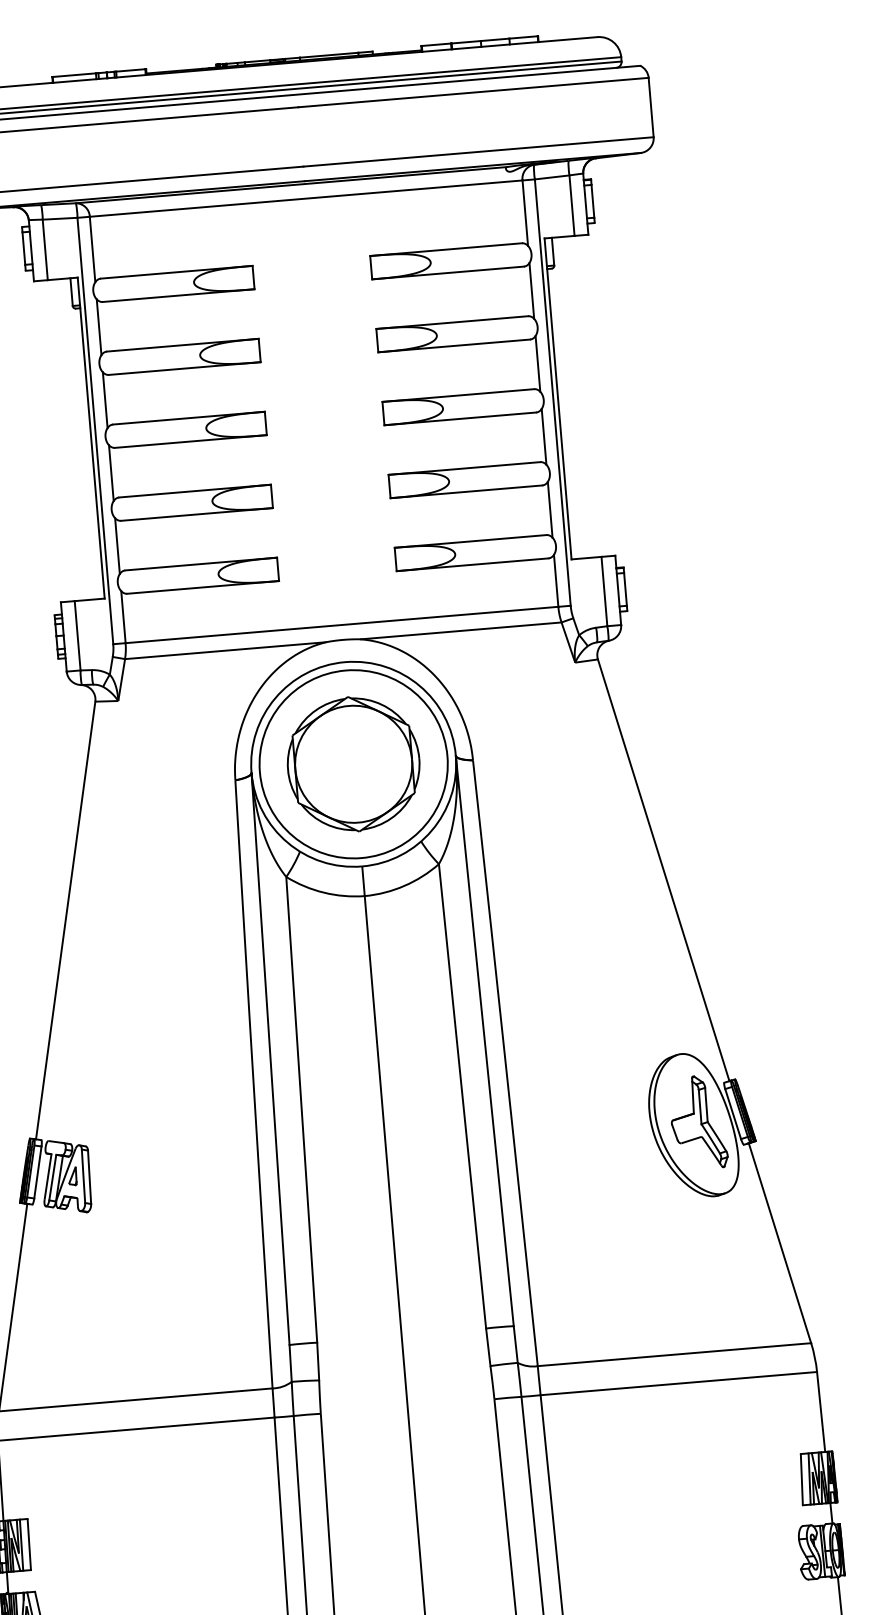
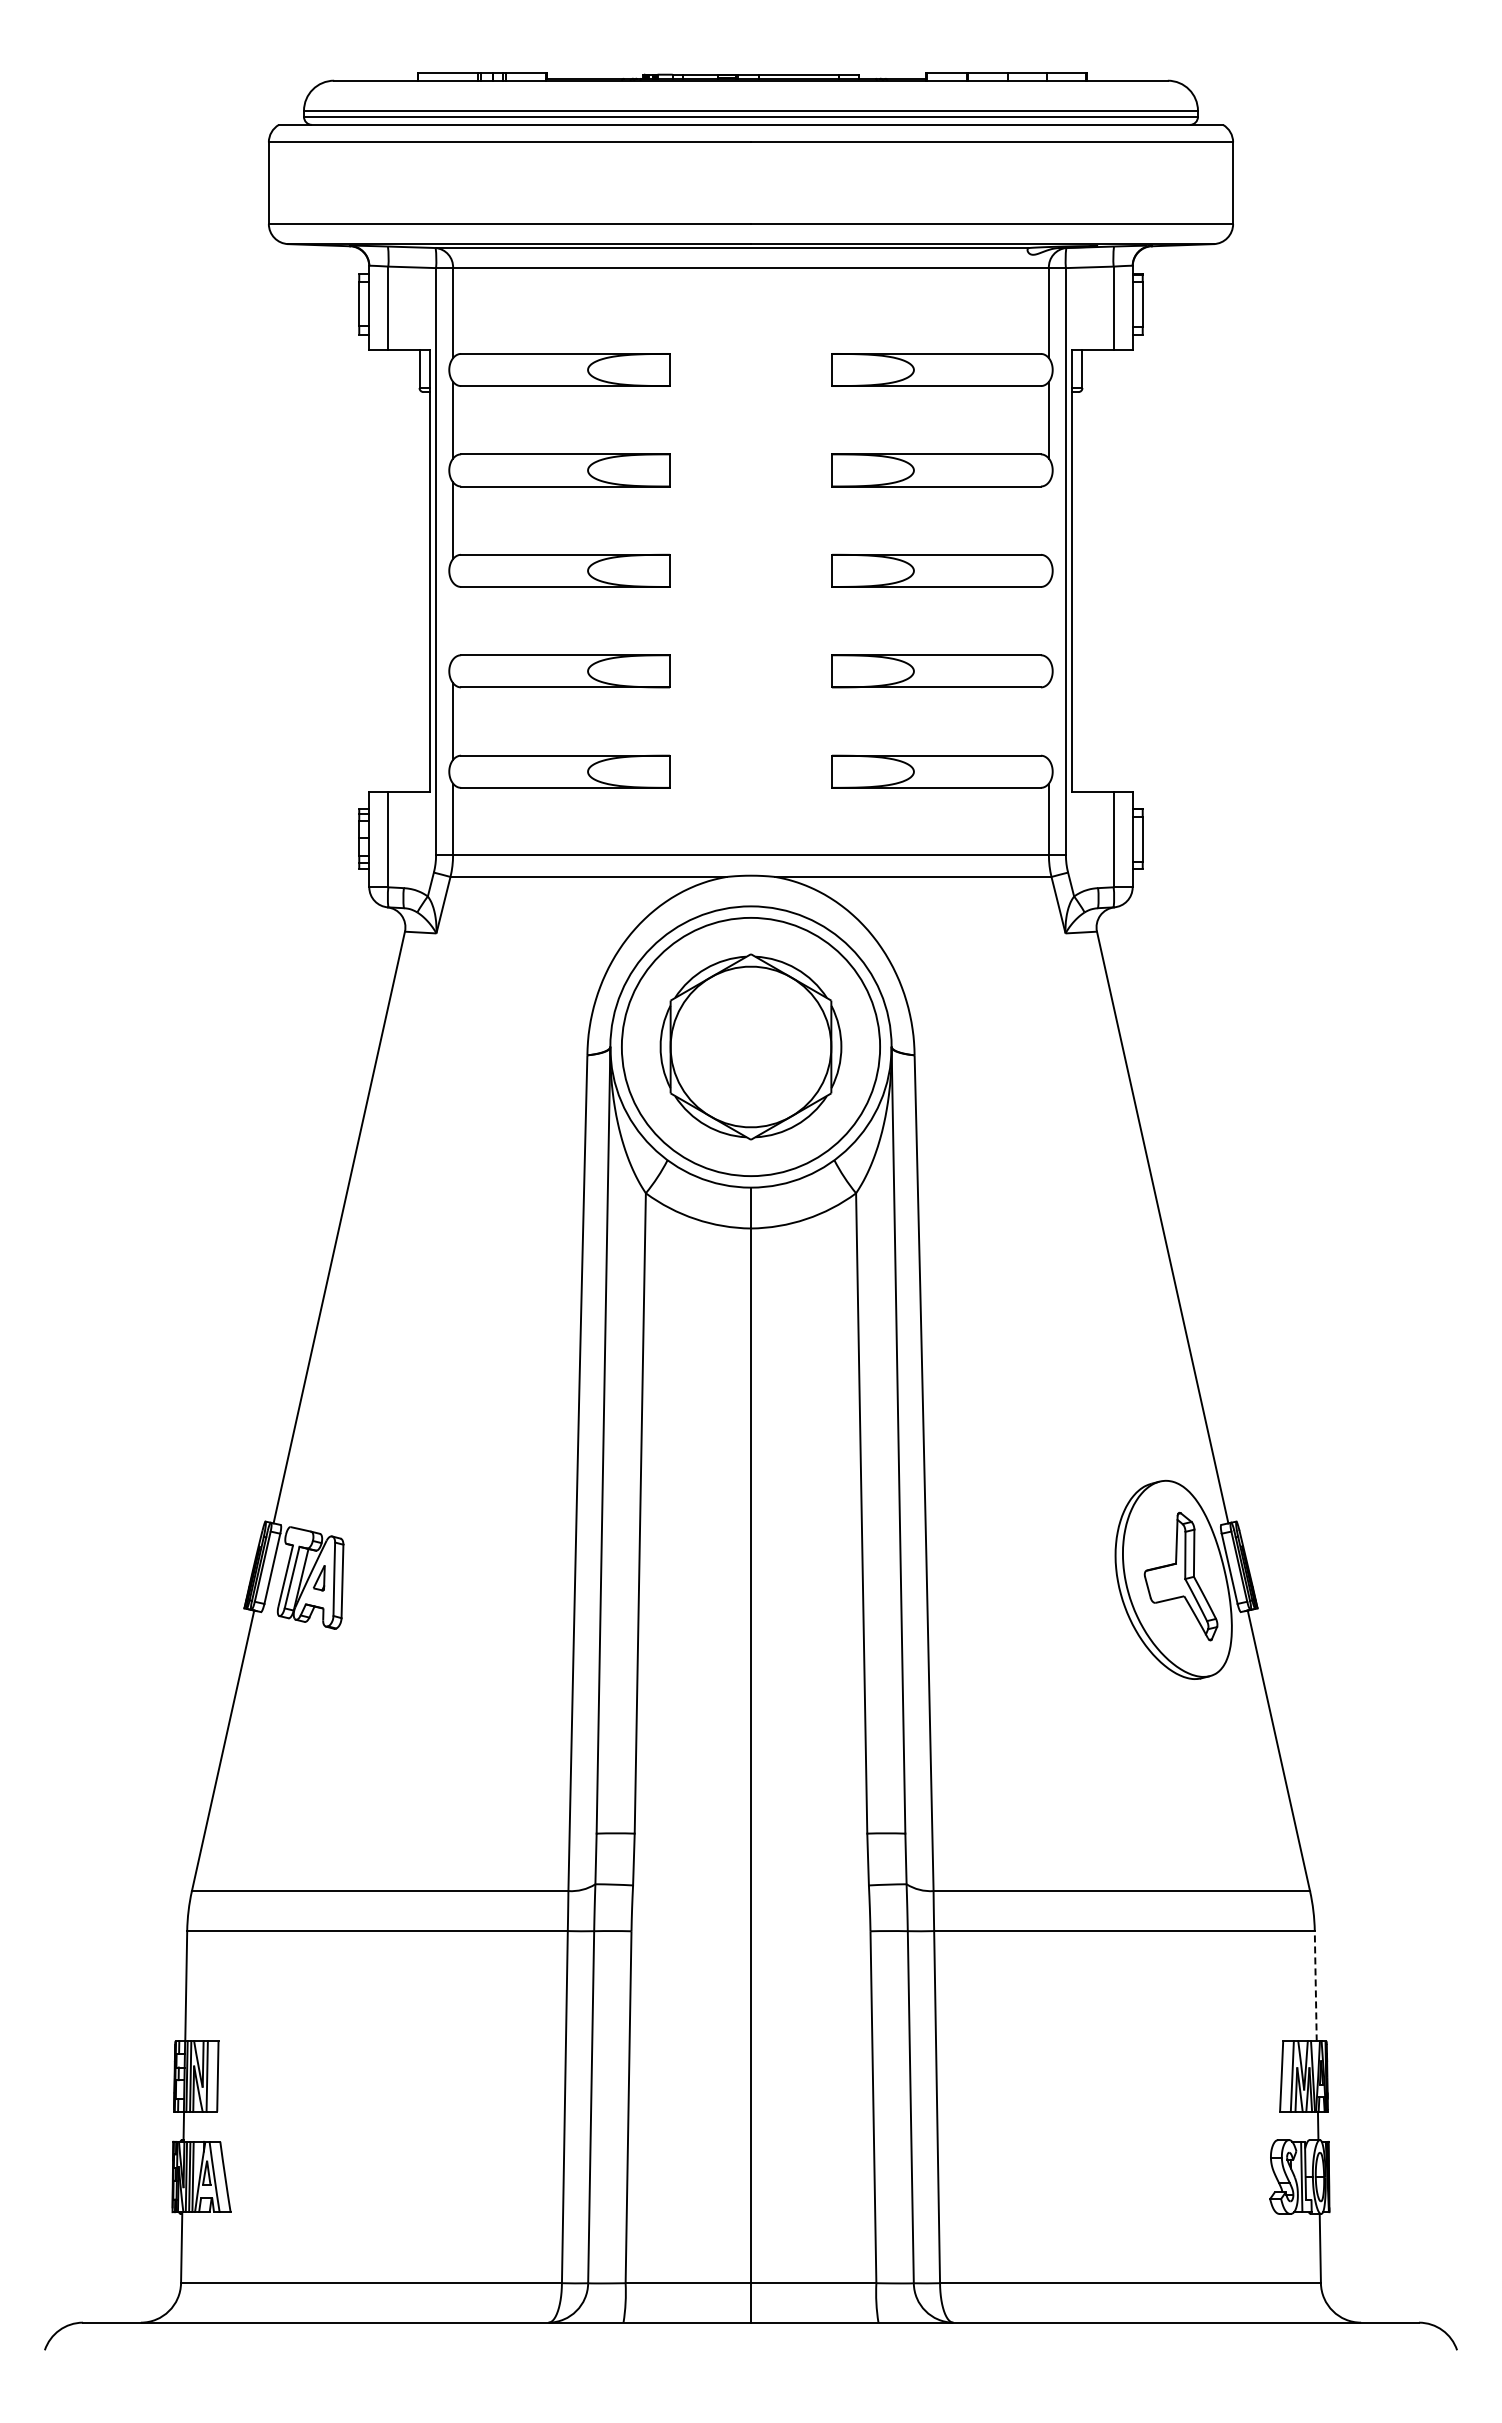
line: (537, 363) -> (1048, 520), removed
line: (543, 436) -> (1048, 620), removed
line: (111, 472) -> (453, 620), removed
line: (549, 509) -> (1048, 721), removed
line: (820, 1411) -> (1315, 1985), solid -> dashed

